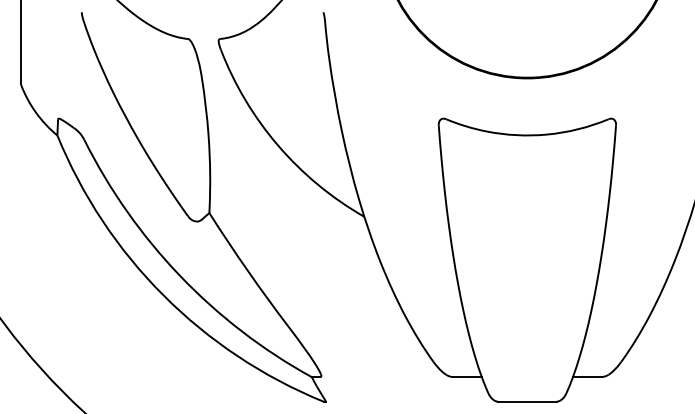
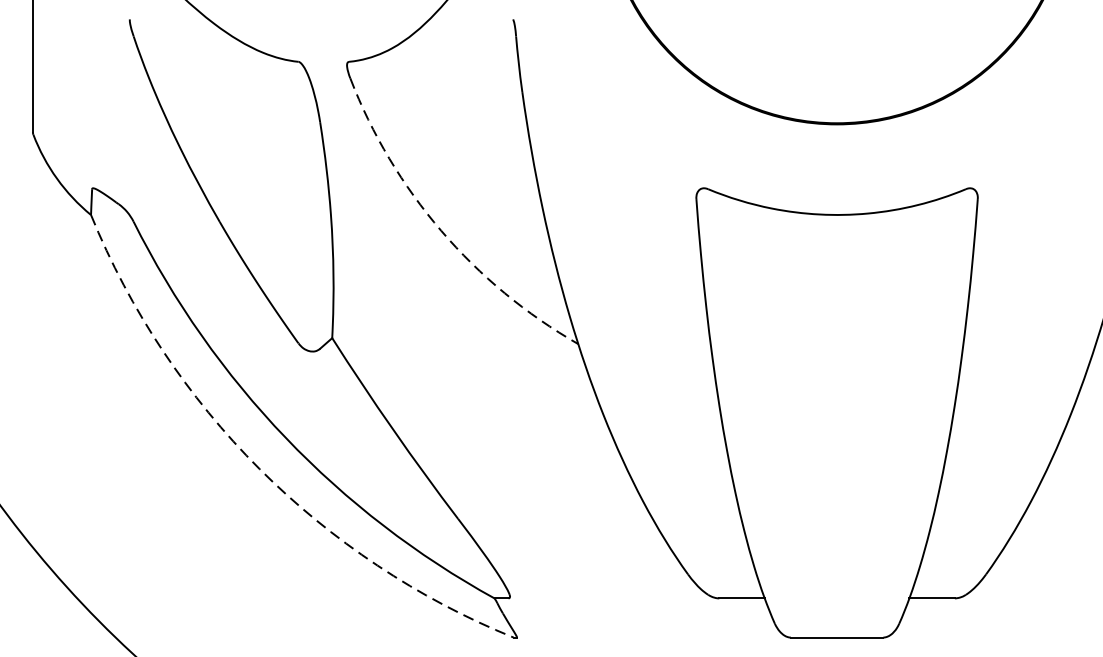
arc: (278, 145) -> (441, 230), solid -> dashed
arc: (163, 295) -> (259, 468), solid -> dashed

